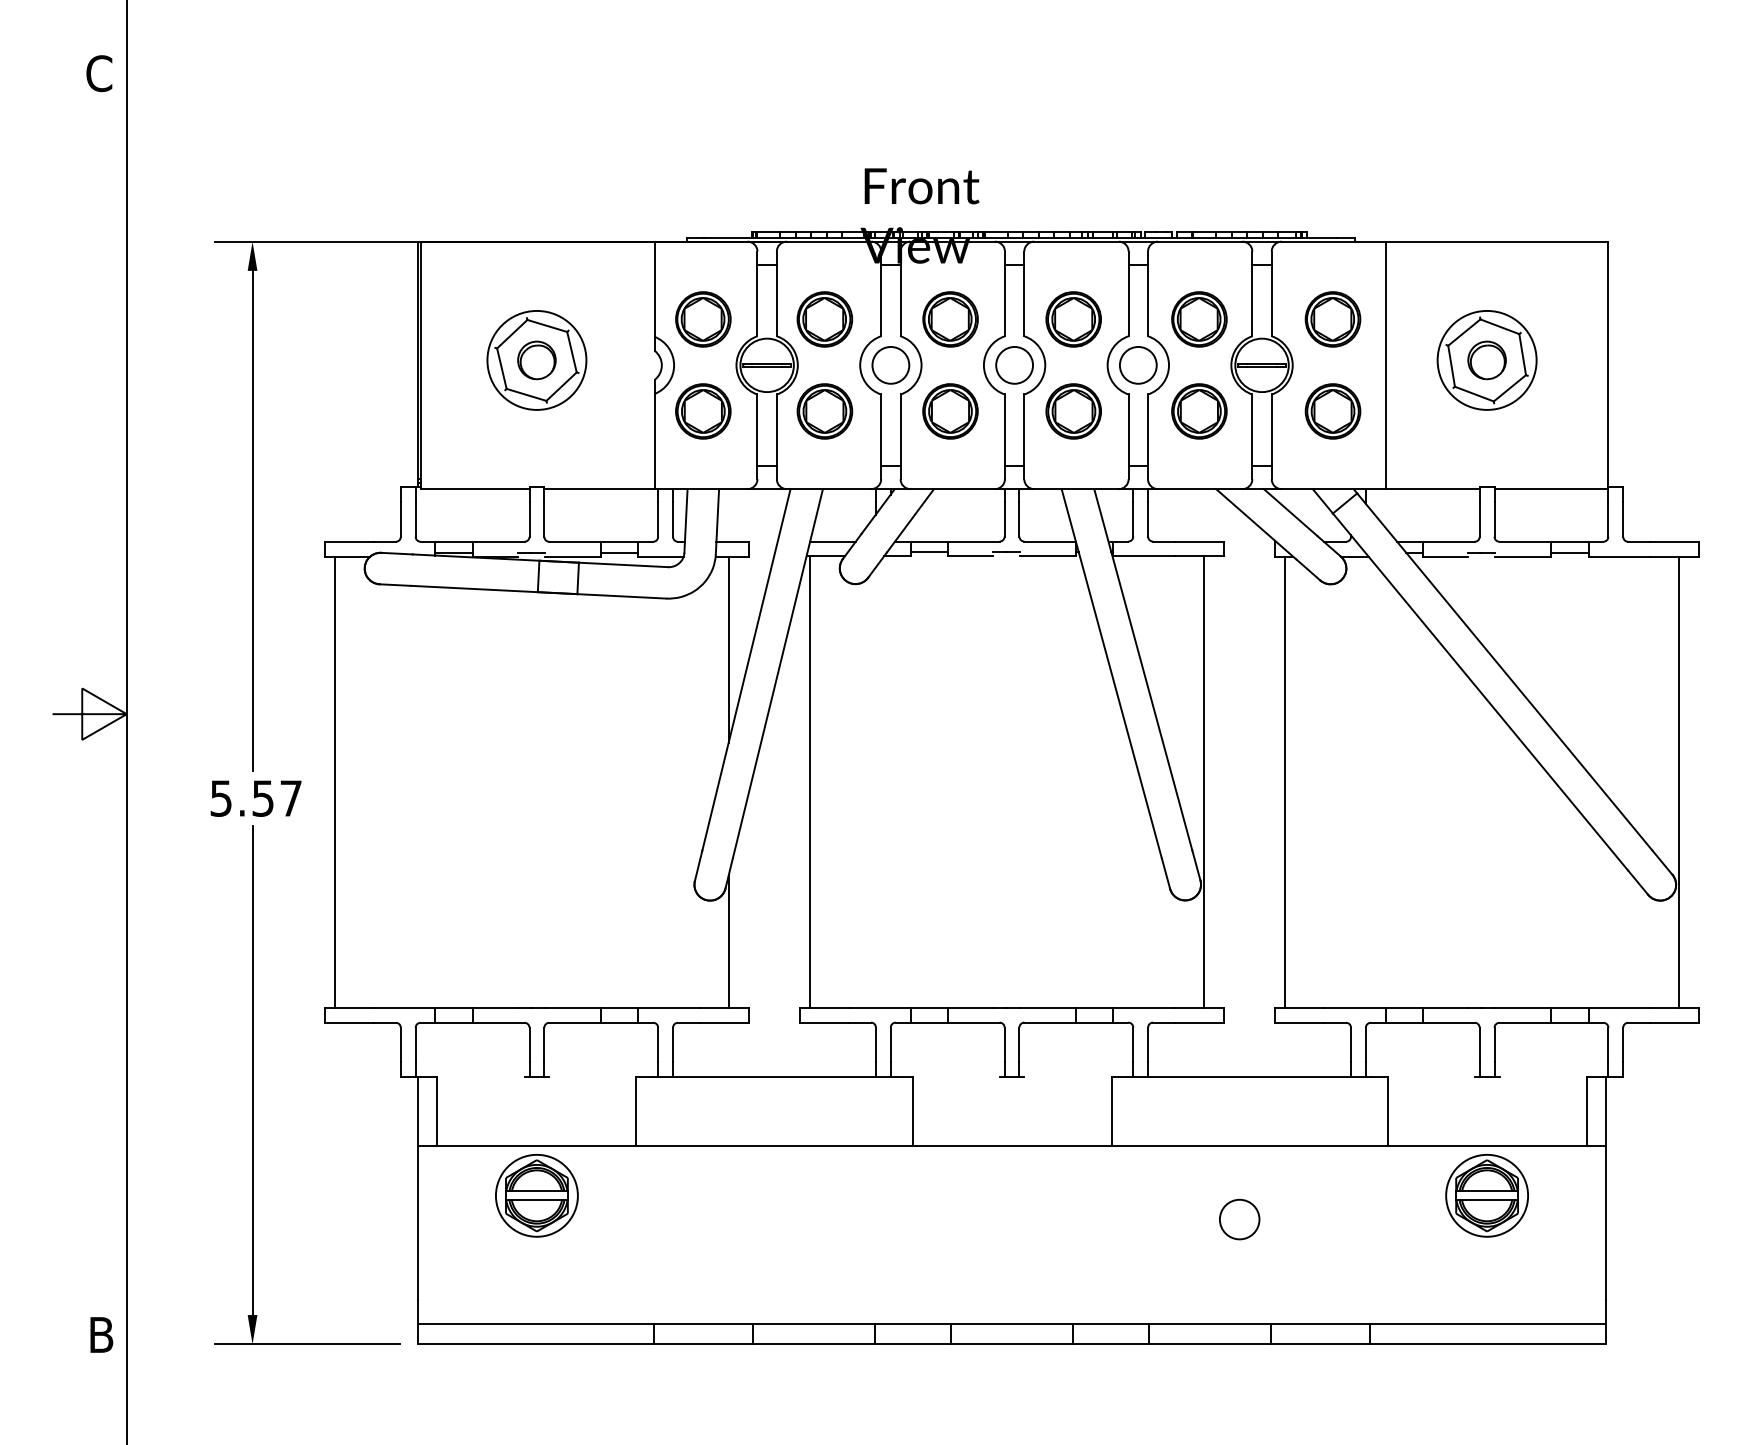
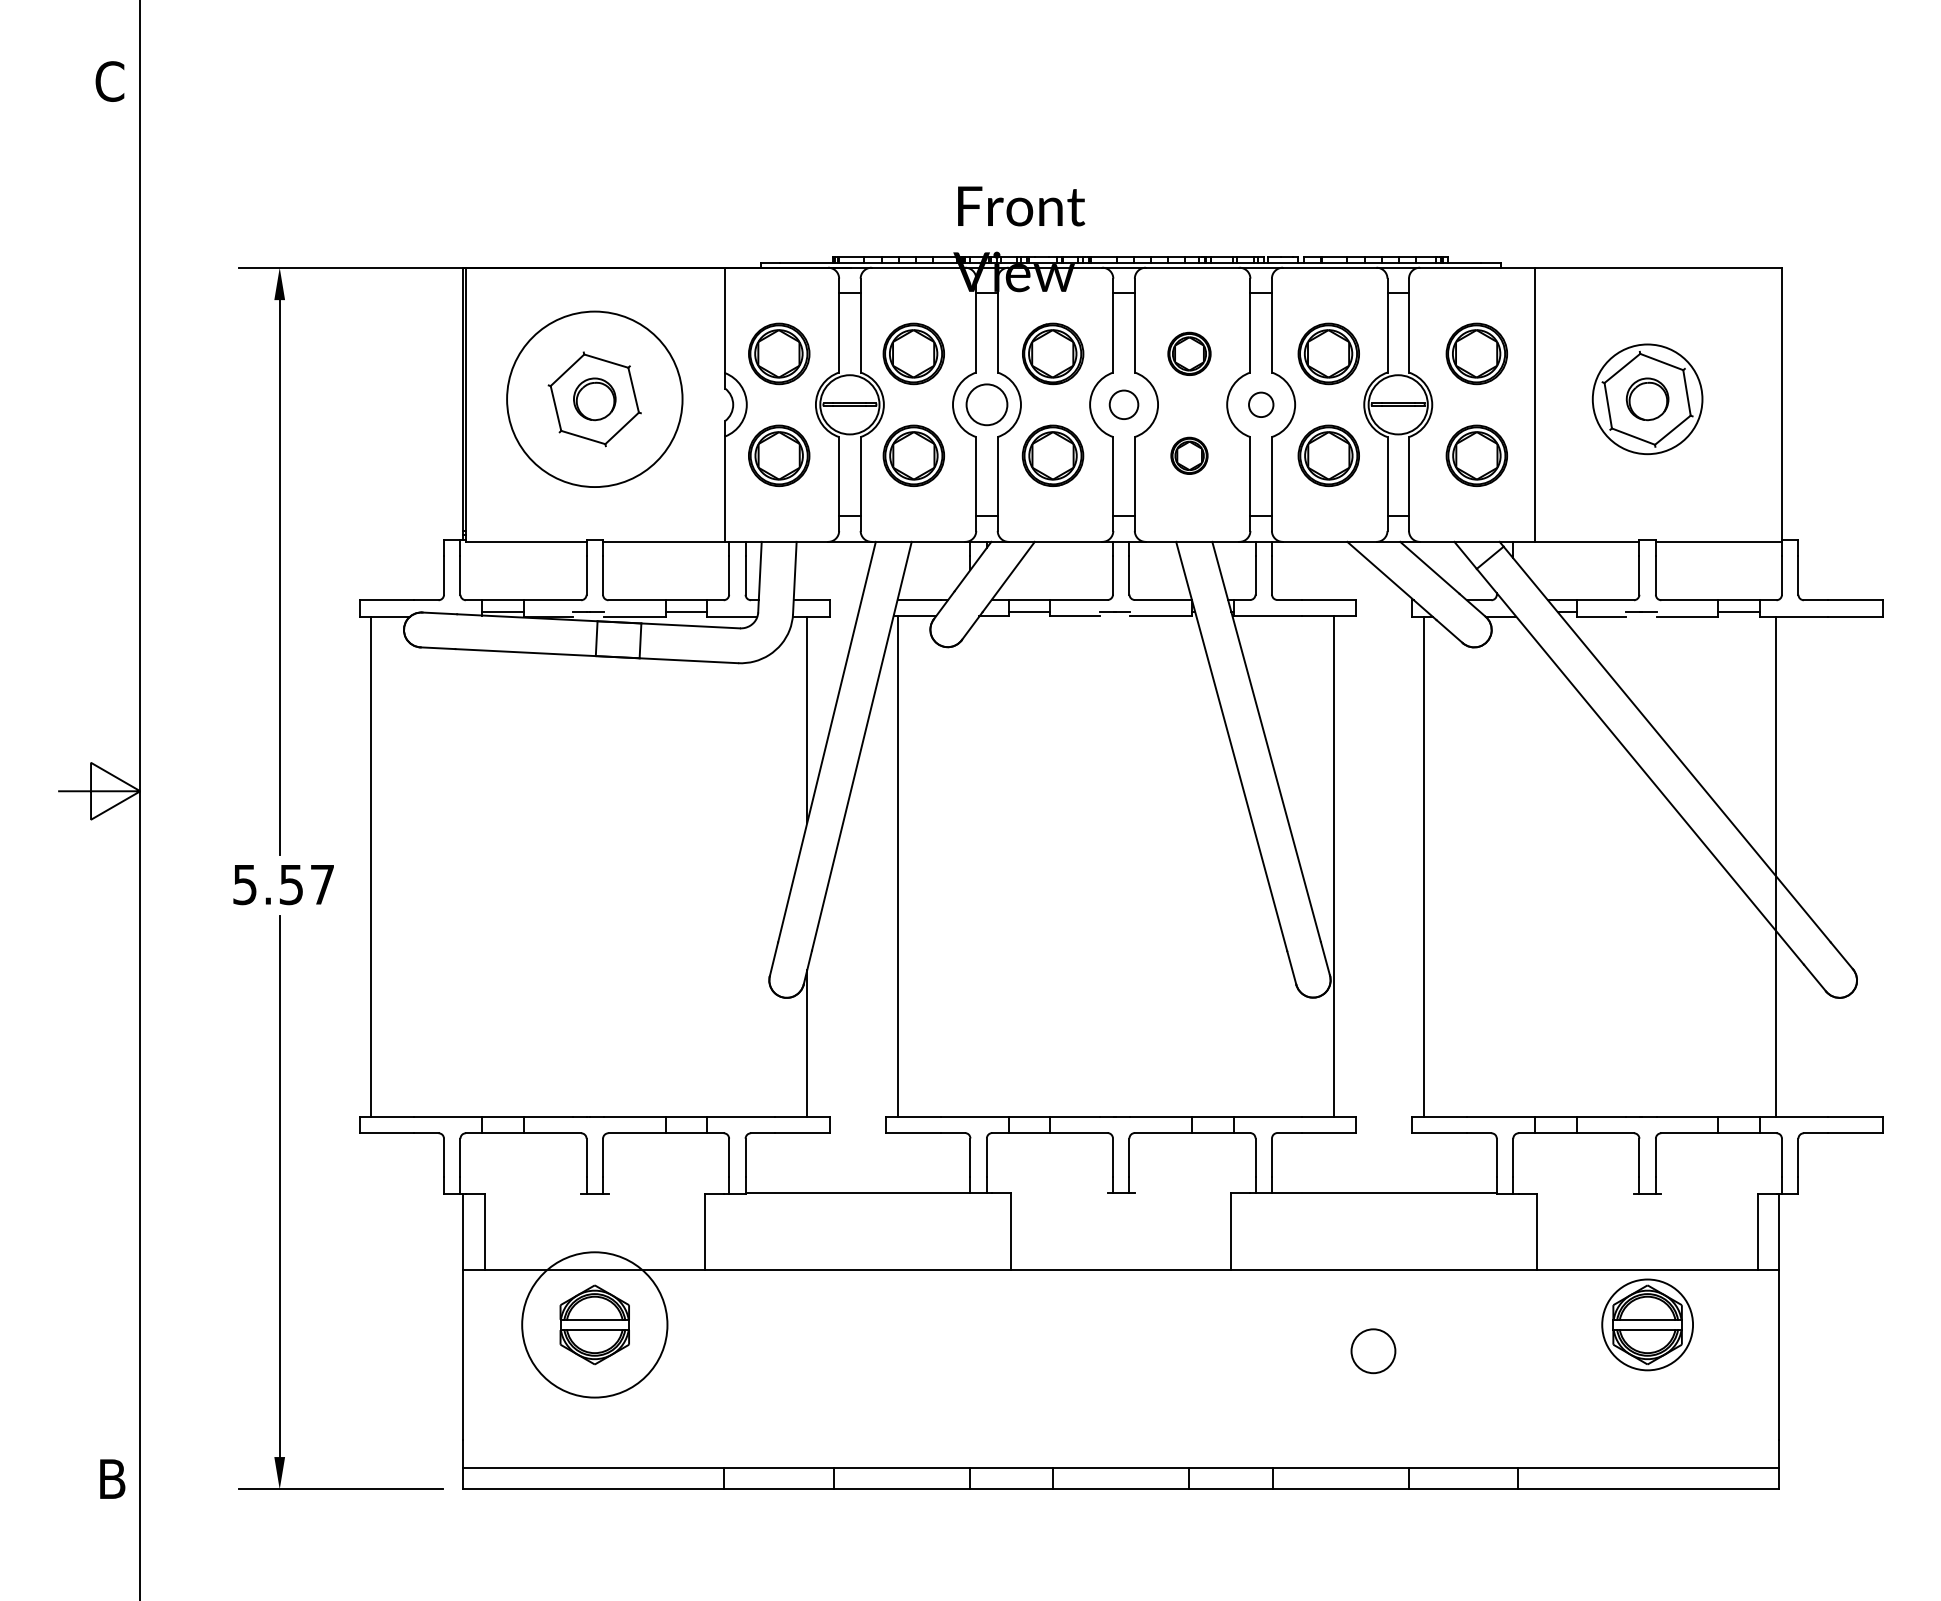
part: (1073, 319) -> (1189, 353), size x0.7
circle: (536, 359) -> (594, 398), size x1.6
circle: (1014, 365) -> (1123, 404), size x0.7
circle: (1138, 365) -> (1261, 404), size x0.6
part: (1073, 411) -> (1189, 455), size x0.6
line: (1678, 781) -> (1775, 865), moved
circle: (536, 1195) -> (594, 1324), size x1.6

